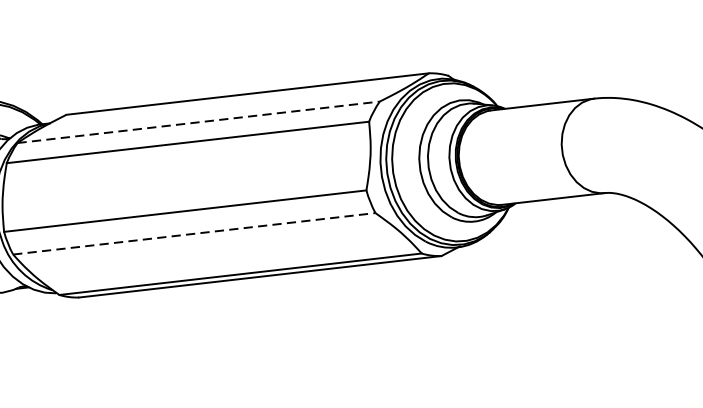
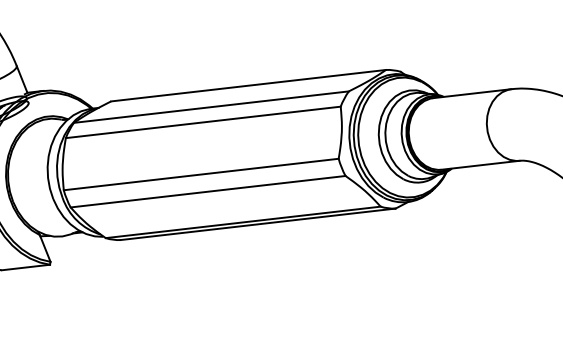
line: (198, 122) -> (211, 107), dashed -> solid
line: (194, 233) -> (208, 191), dashed -> solid

